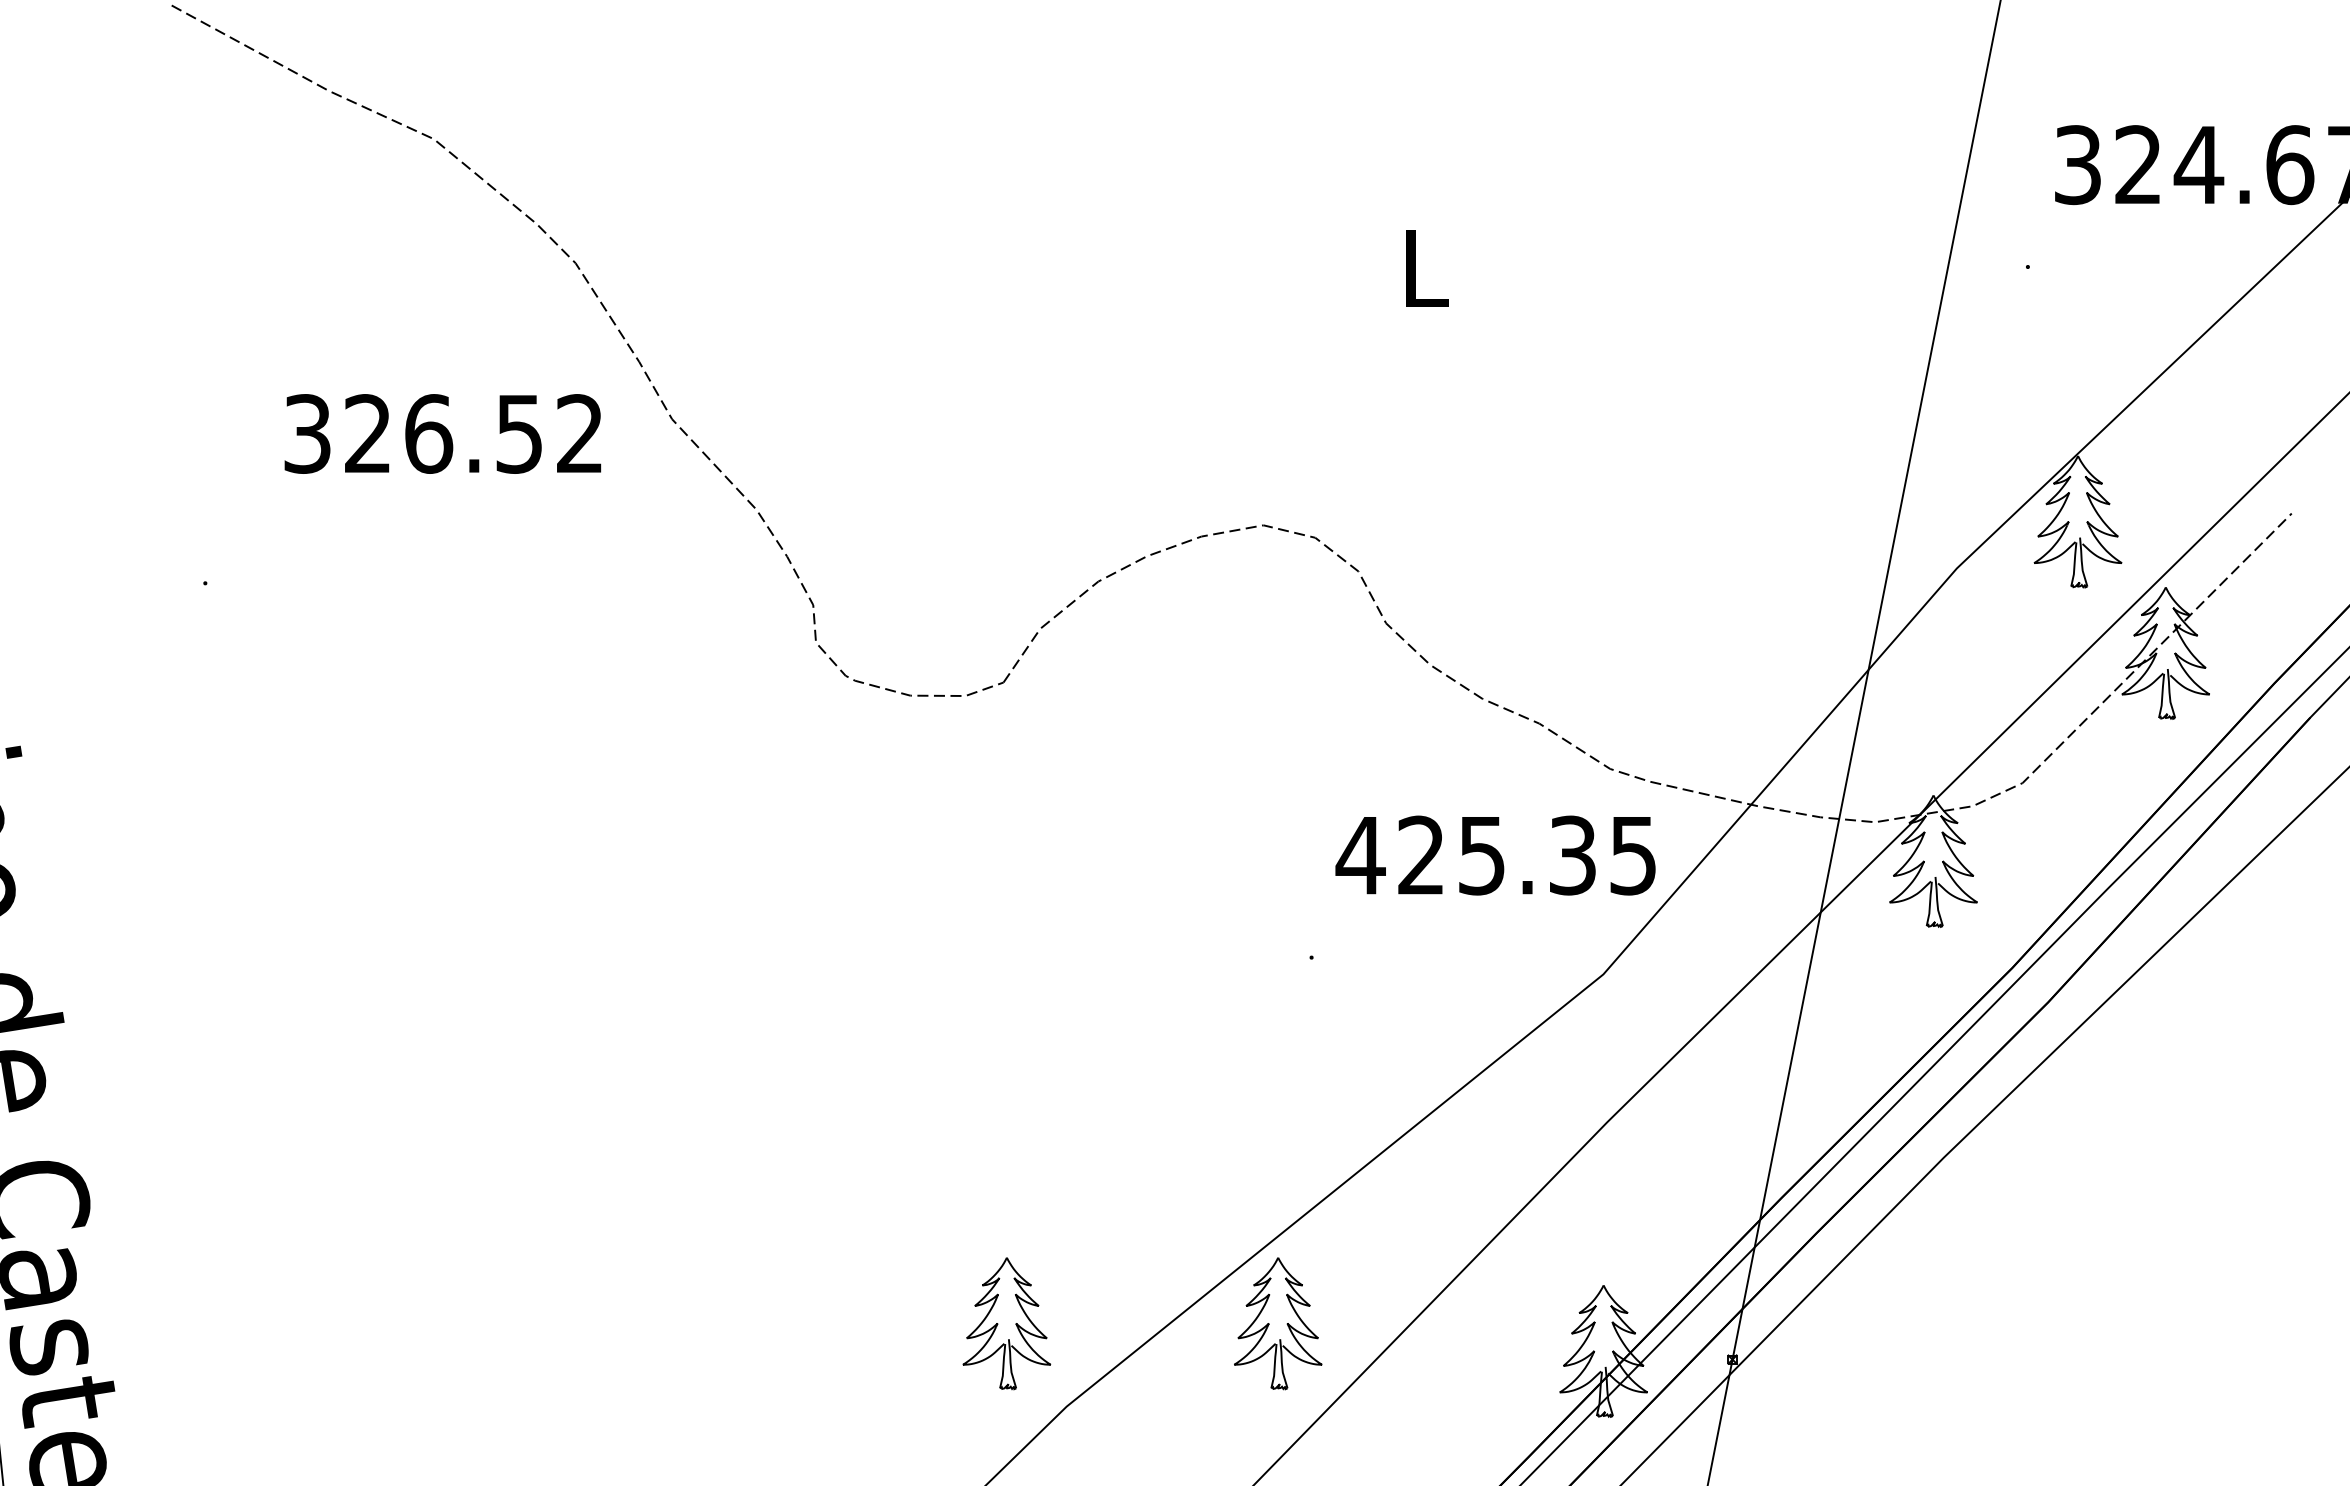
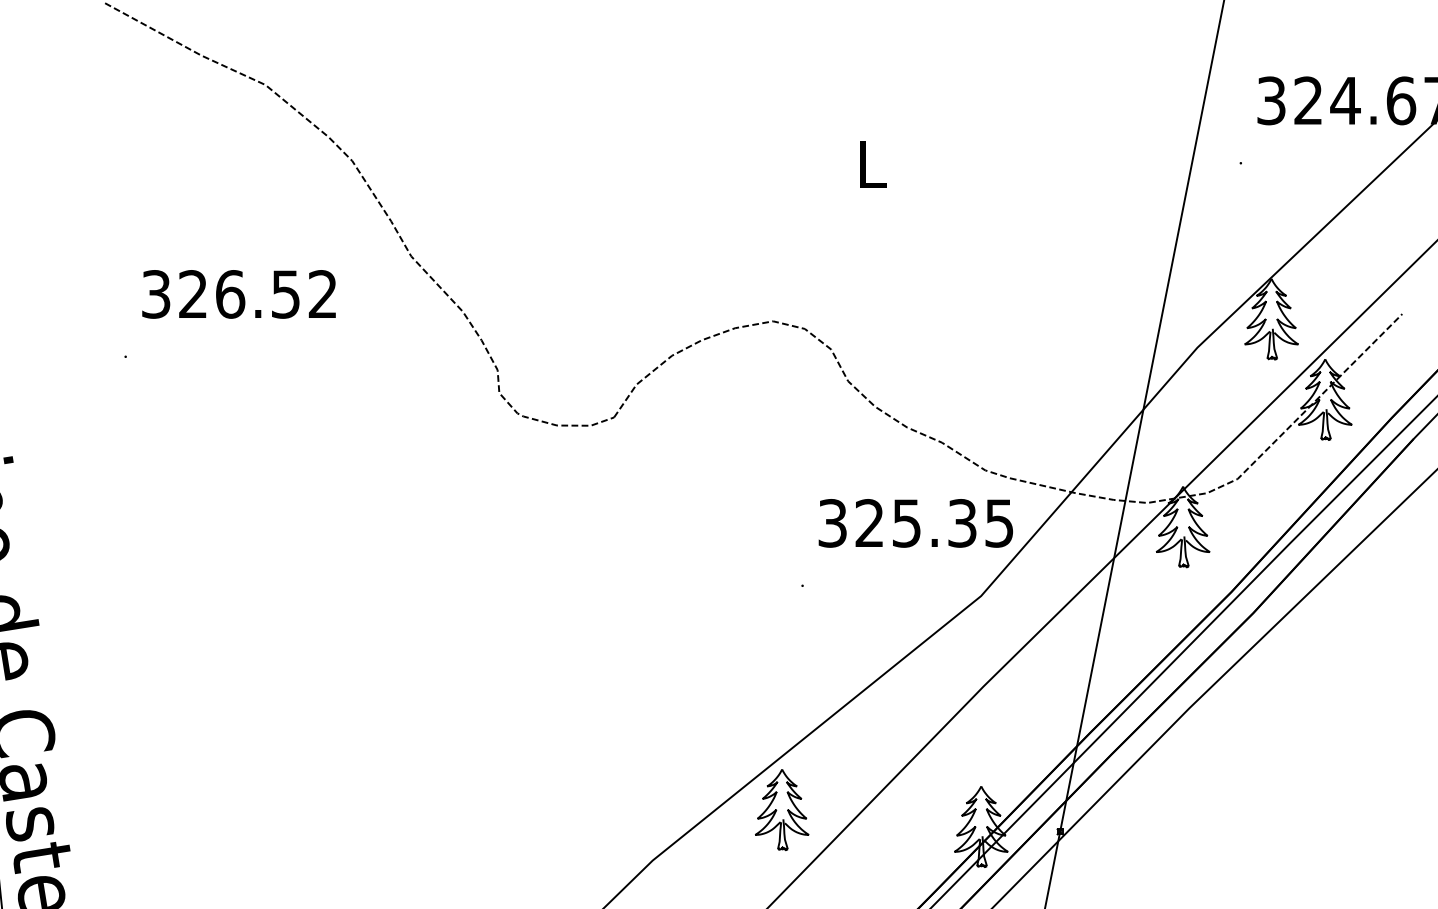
text: (442, 434) -> (238, 294), moved
text: (1360, 855) -> (832, 523), 425.35 -> 325.35
part: (1007, 1324) -> (616, 810), removed

